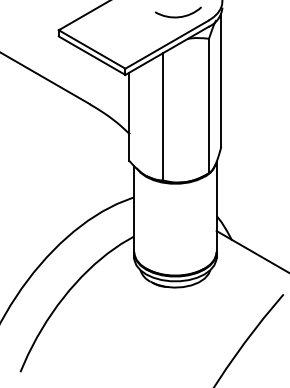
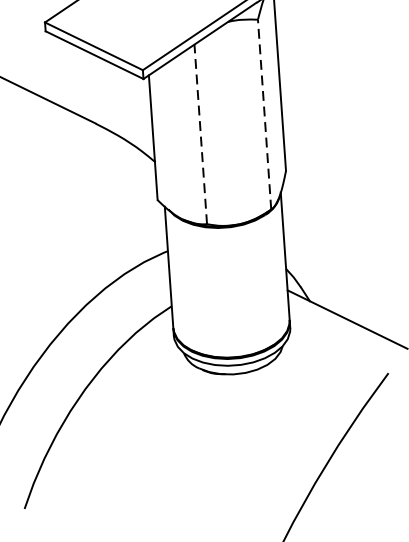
line: (209, 105) -> (265, 113), solid -> dashed
line: (163, 116) -> (201, 133), solid -> dashed

